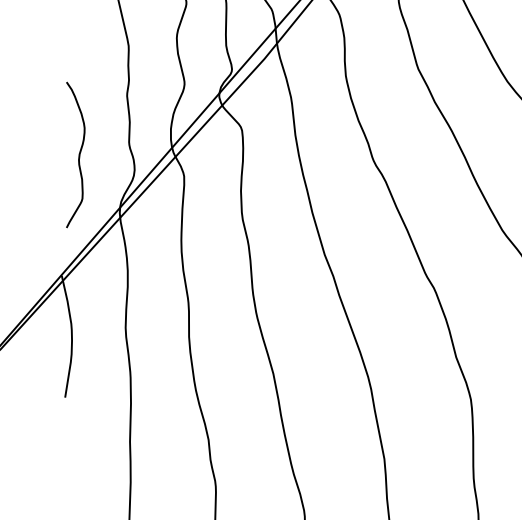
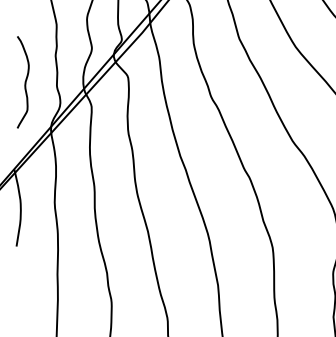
curve: (77, 155) -> (24, 82), moved

